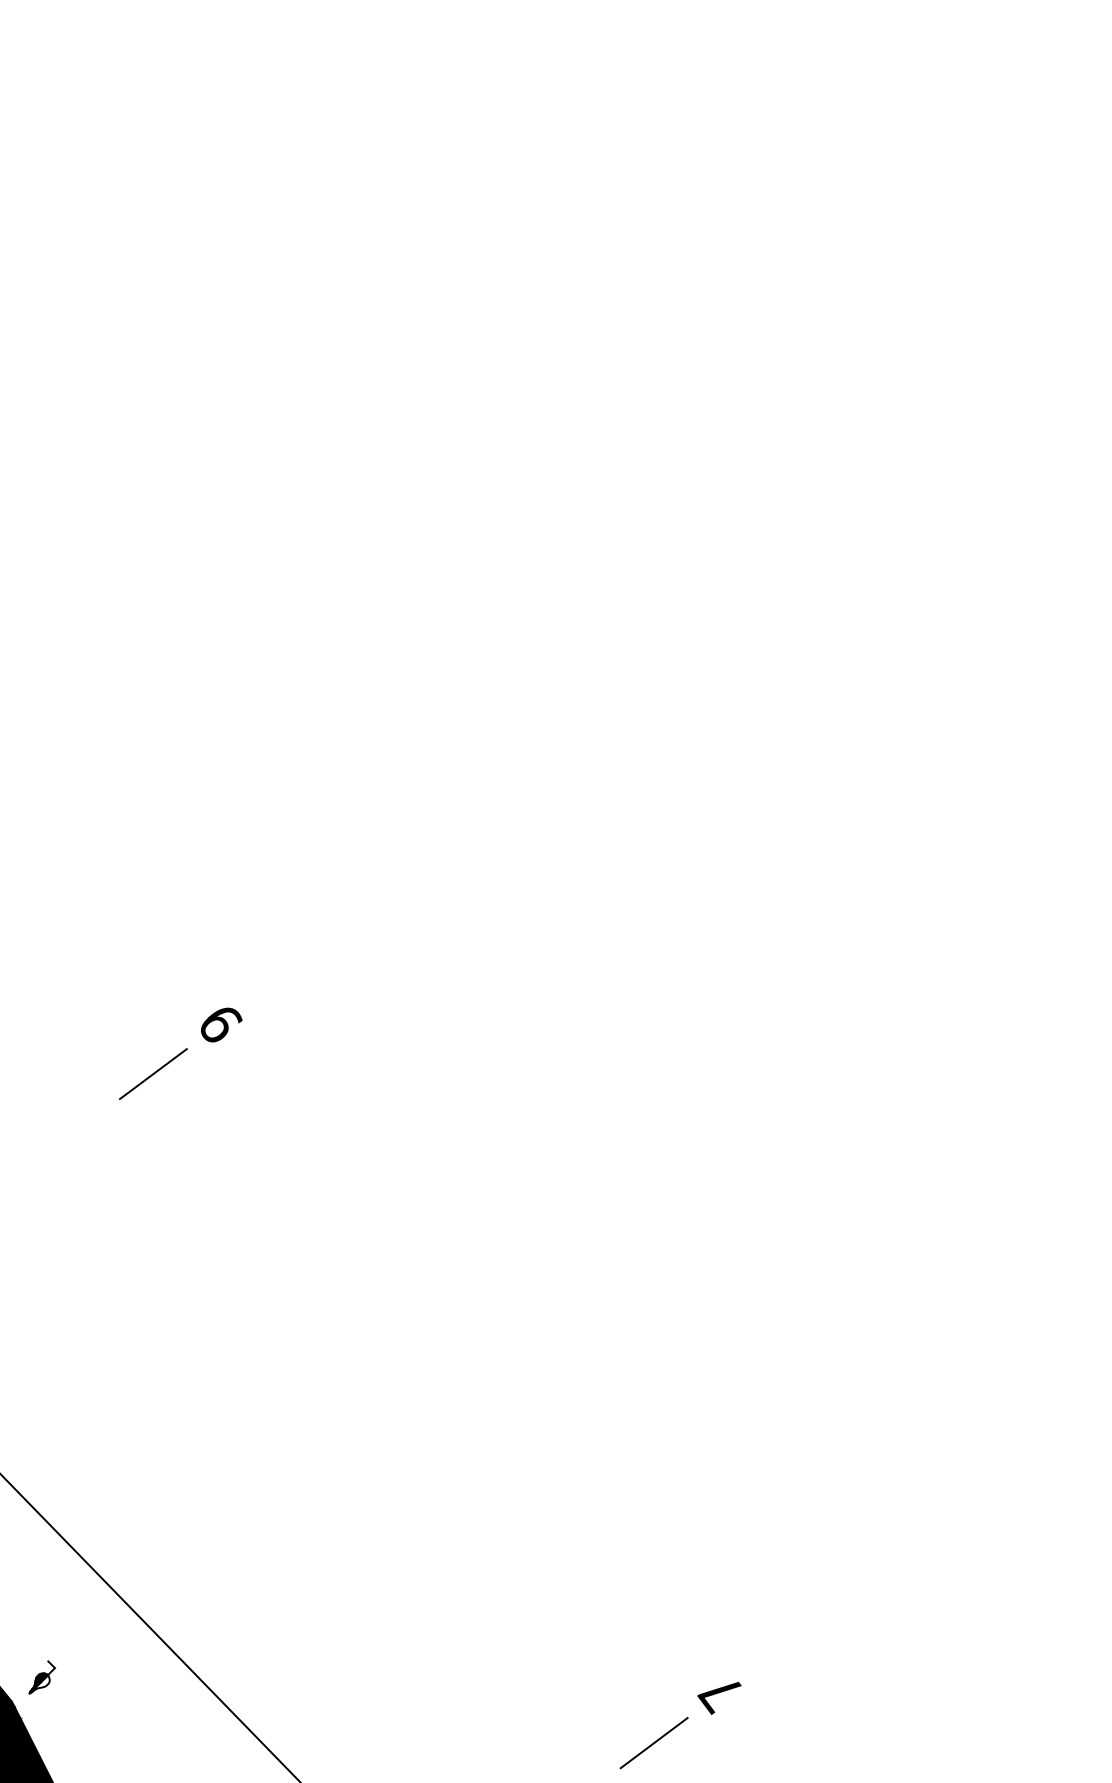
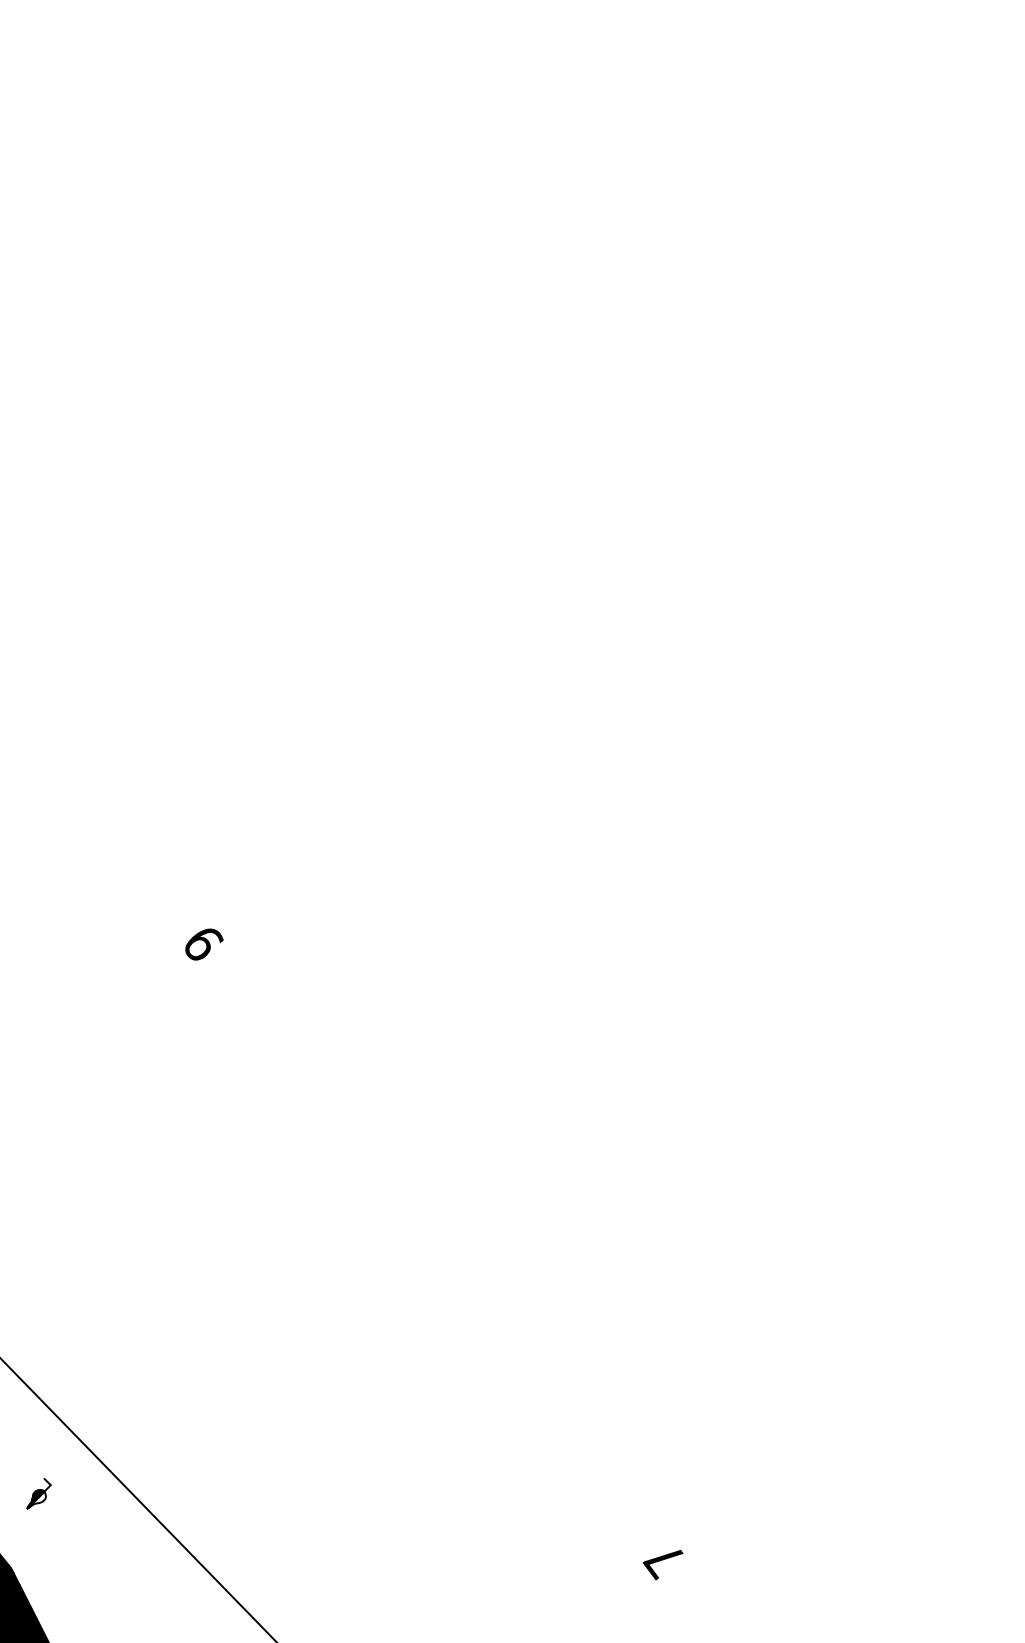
line: (153, 1073) -> (141, 989), removed
part: (41, 1677) -> (38, 1493), moved
line: (653, 1743) -> (602, 1606), removed

